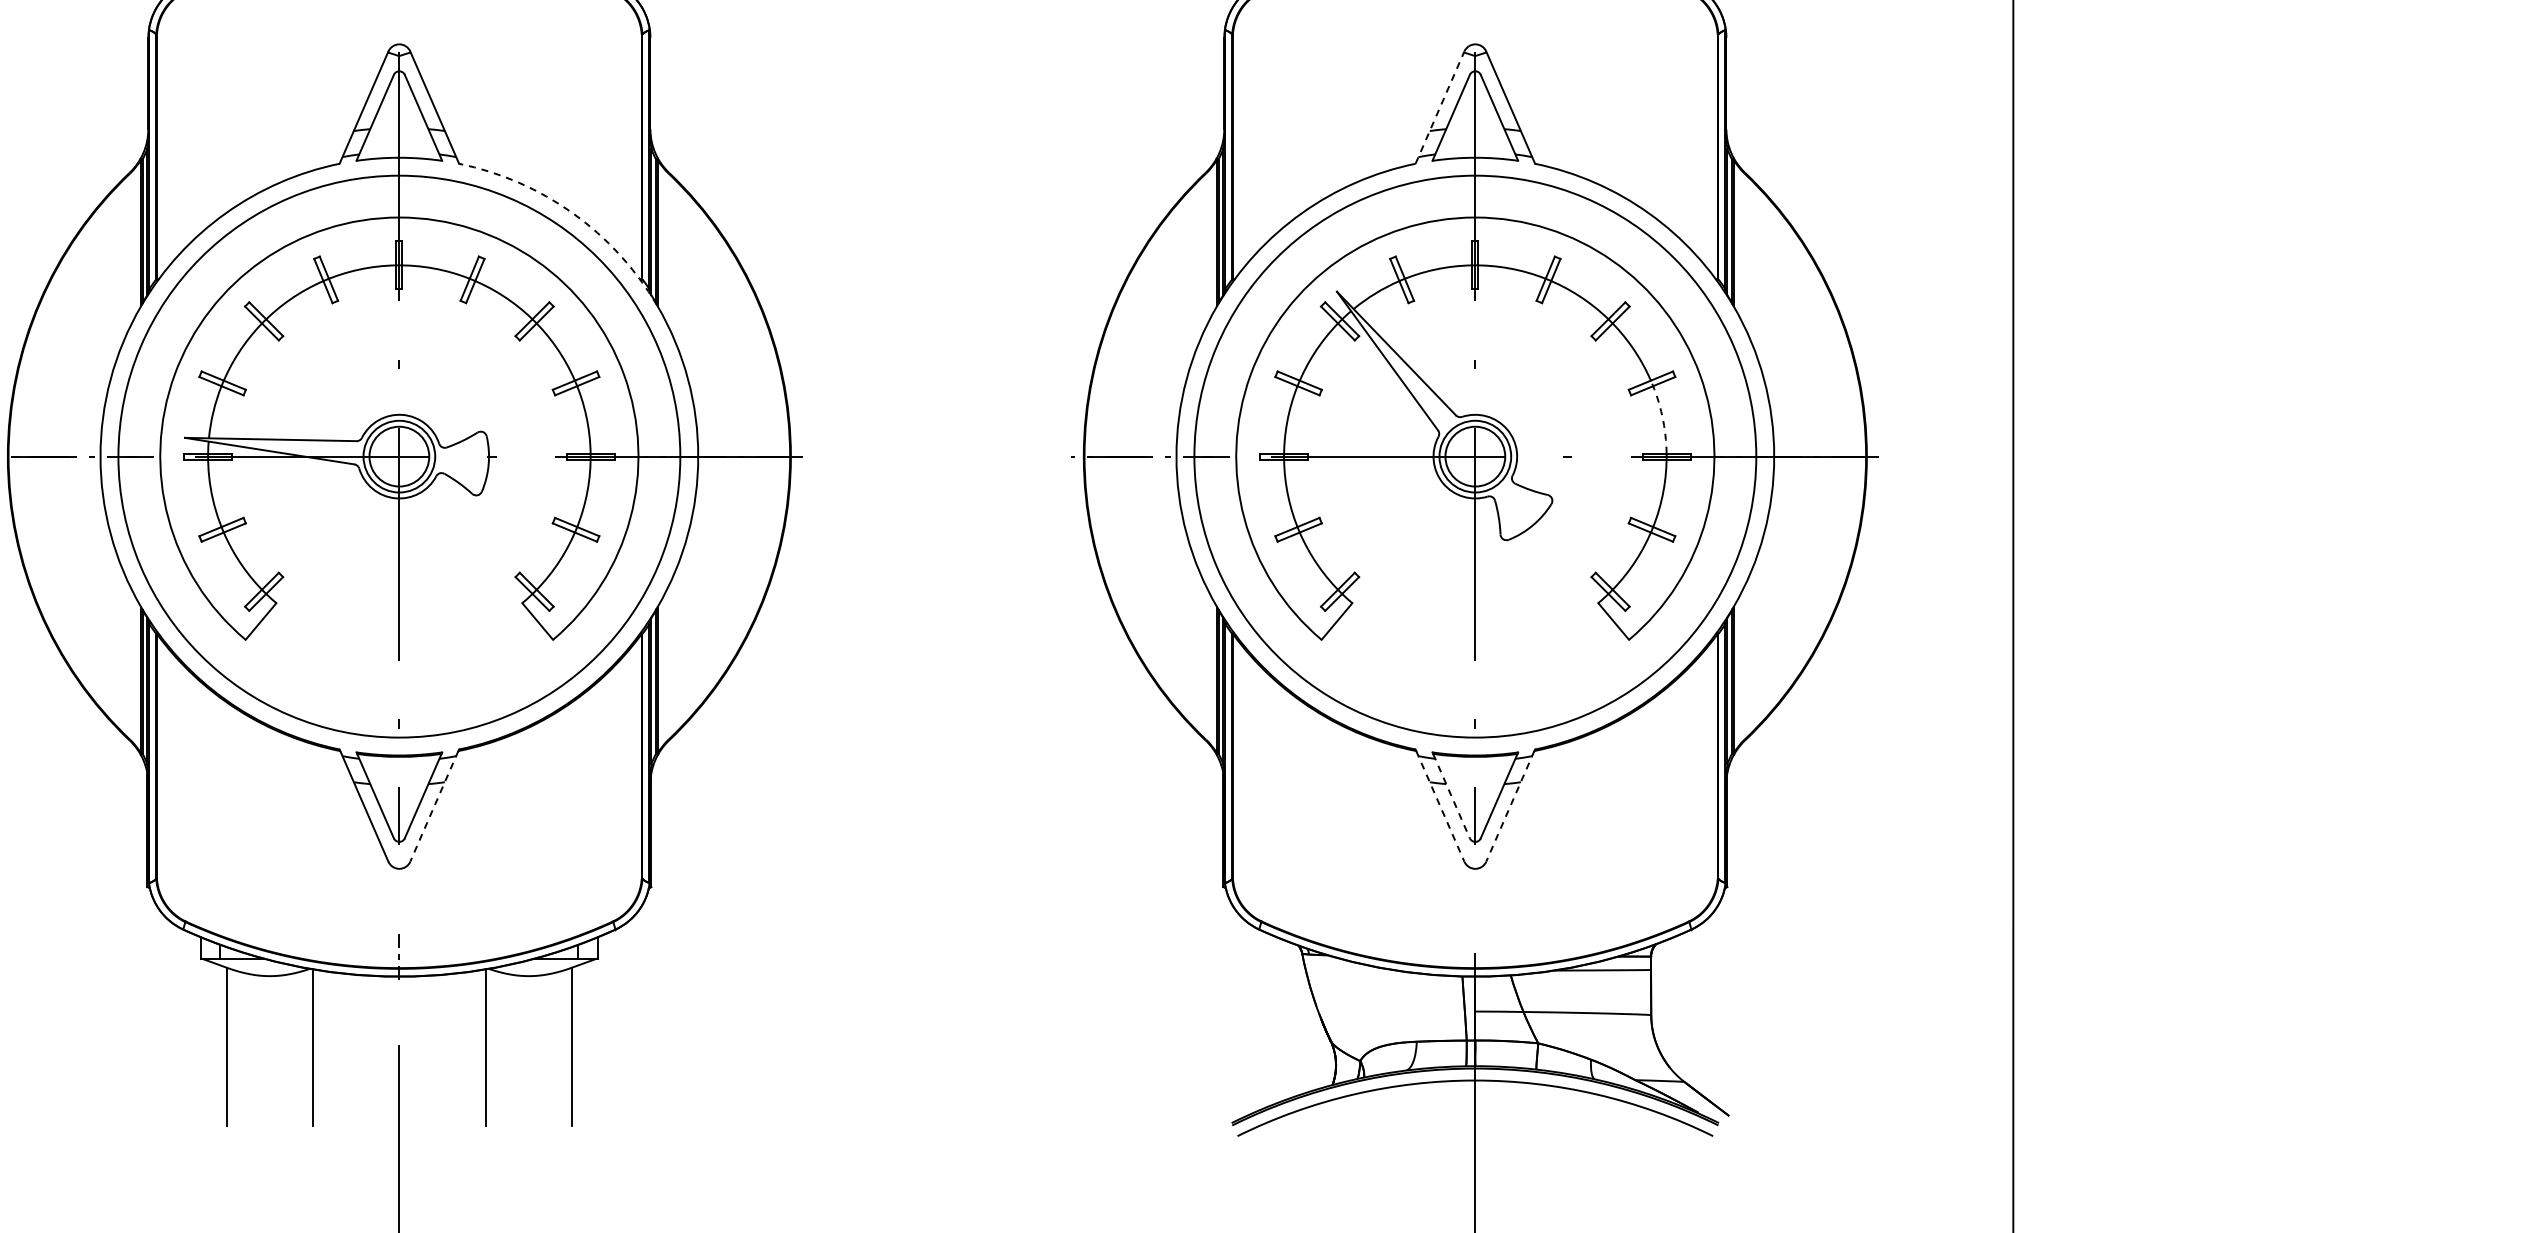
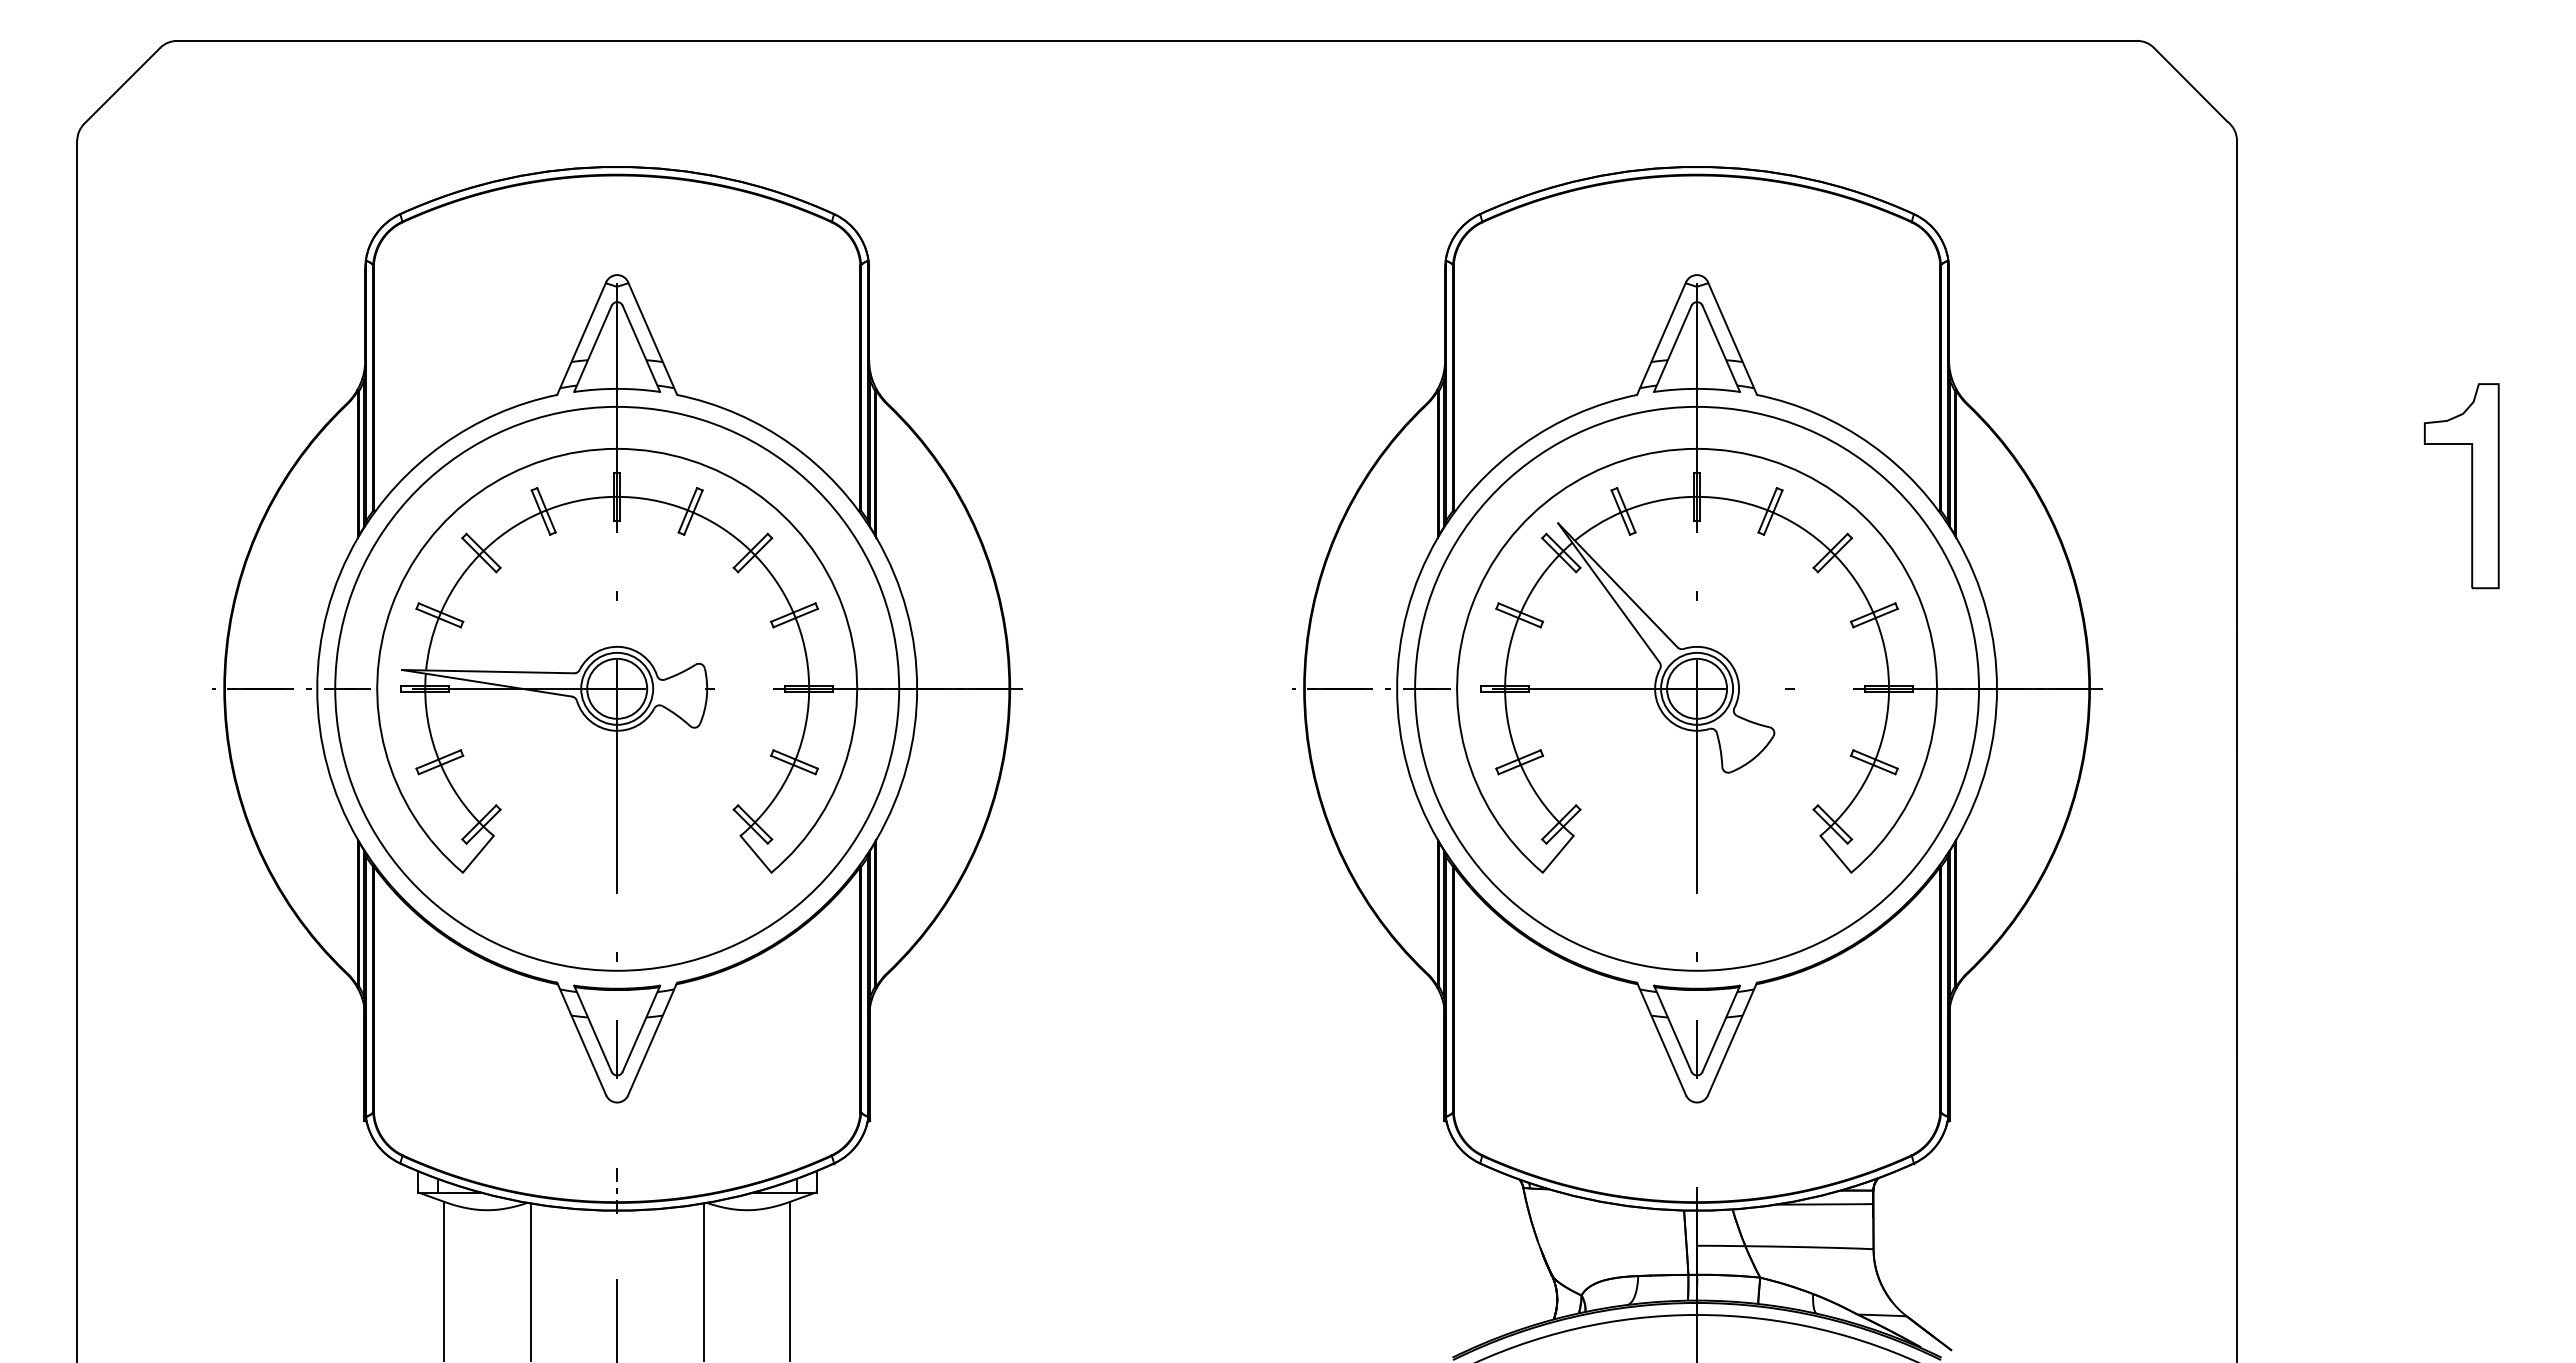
line: (1439, 107) -> (1661, 338), dashed -> solid
arc: (573, 213) -> (791, 444), dashed -> solid
part: (2246, 255) -> (2471, 486), added
arc: (1662, 416) -> (1884, 648), dashed -> solid
line: (1451, 796) -> (1673, 1029), dashed -> solid
line: (434, 806) -> (652, 1039), dashed -> solid
line: (1439, 806) -> (1661, 1039), dashed -> solid
line: (1510, 806) -> (1732, 1039), dashed -> solid

